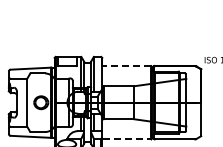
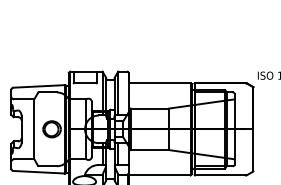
line: (126, 66) -> (159, 83), dashed -> solid
line: (127, 139) -> (160, 175), dashed -> solid

